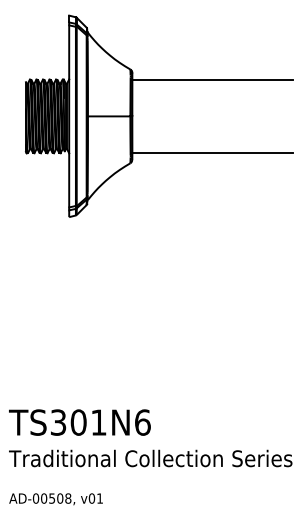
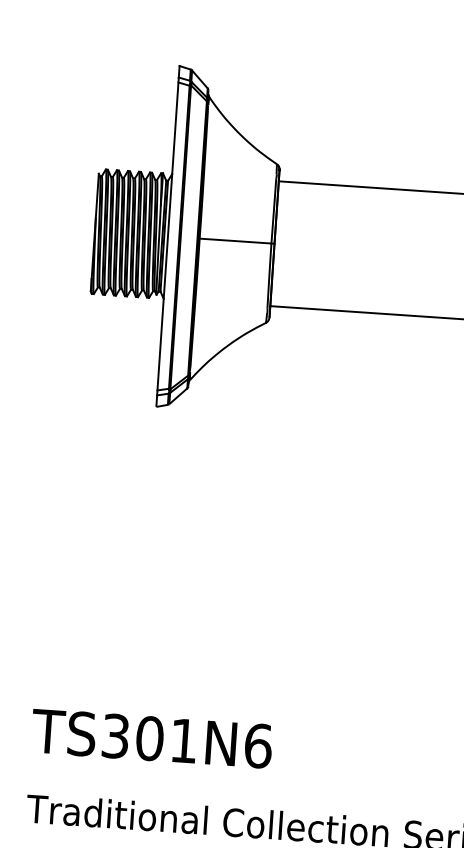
text: (79, 422) -> (151, 738), moved

